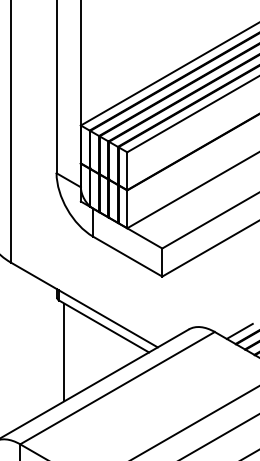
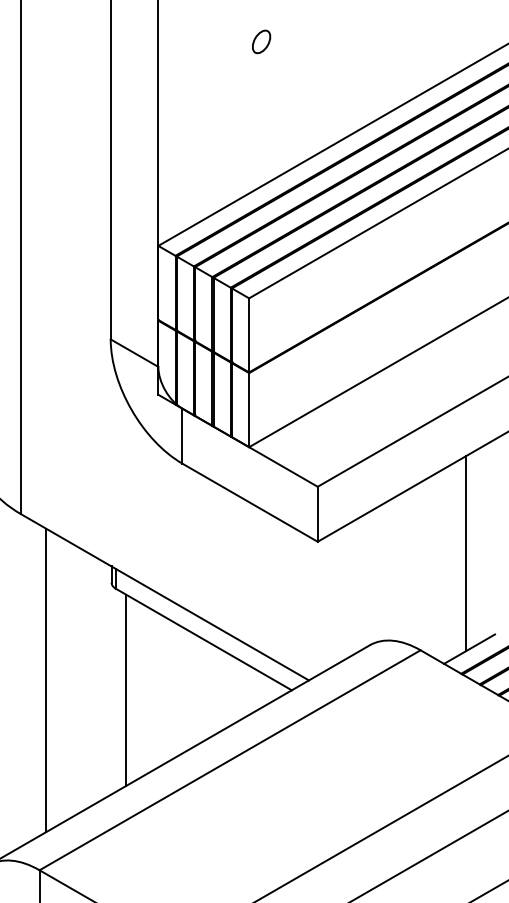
part: (133, 20) -> (261, 40), added
line: (237, 282) -> (465, 553), added
line: (23, 346) -> (45, 678), added

